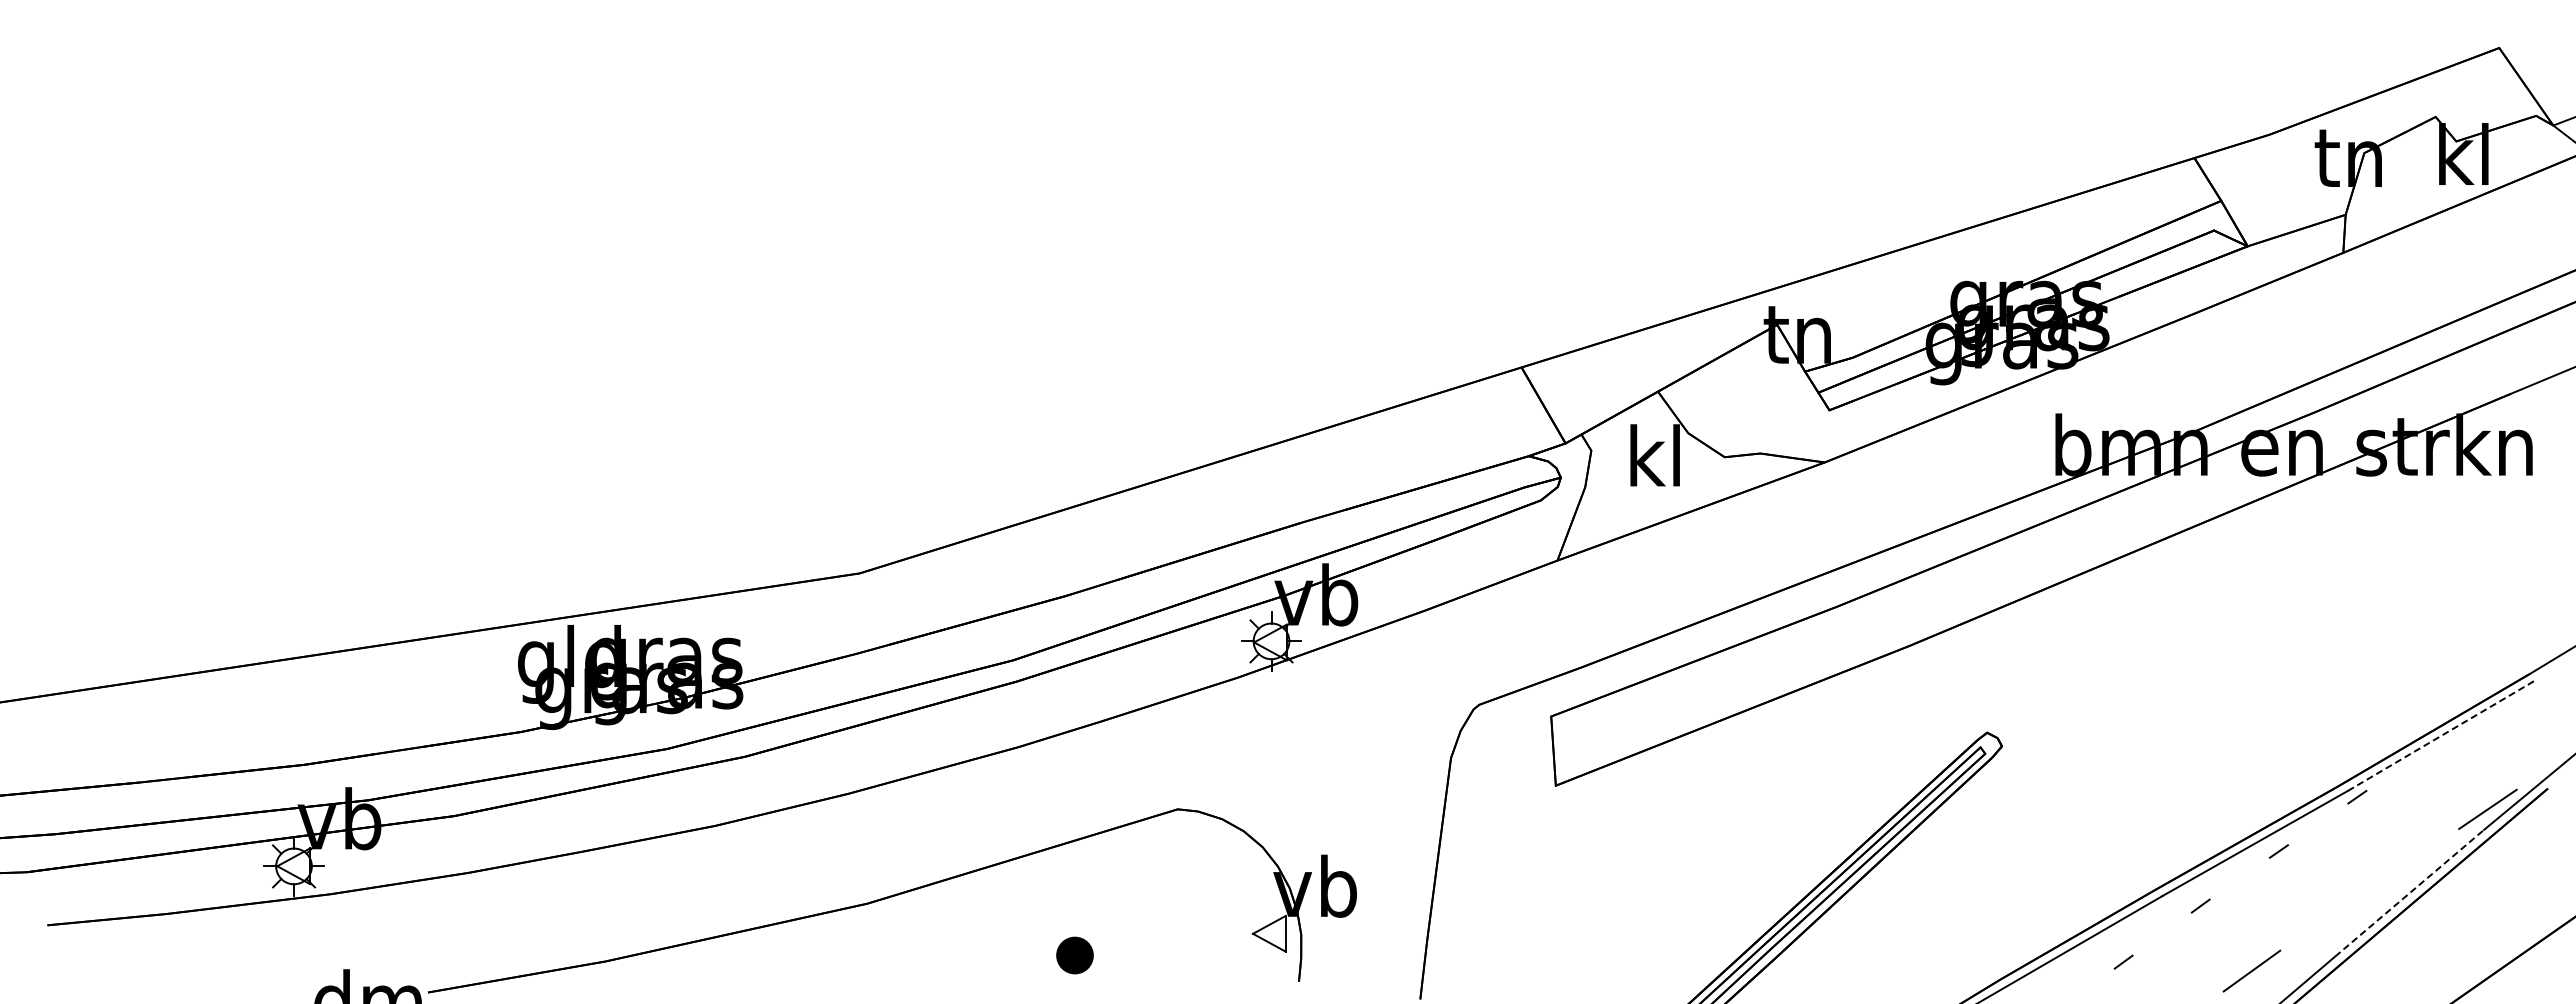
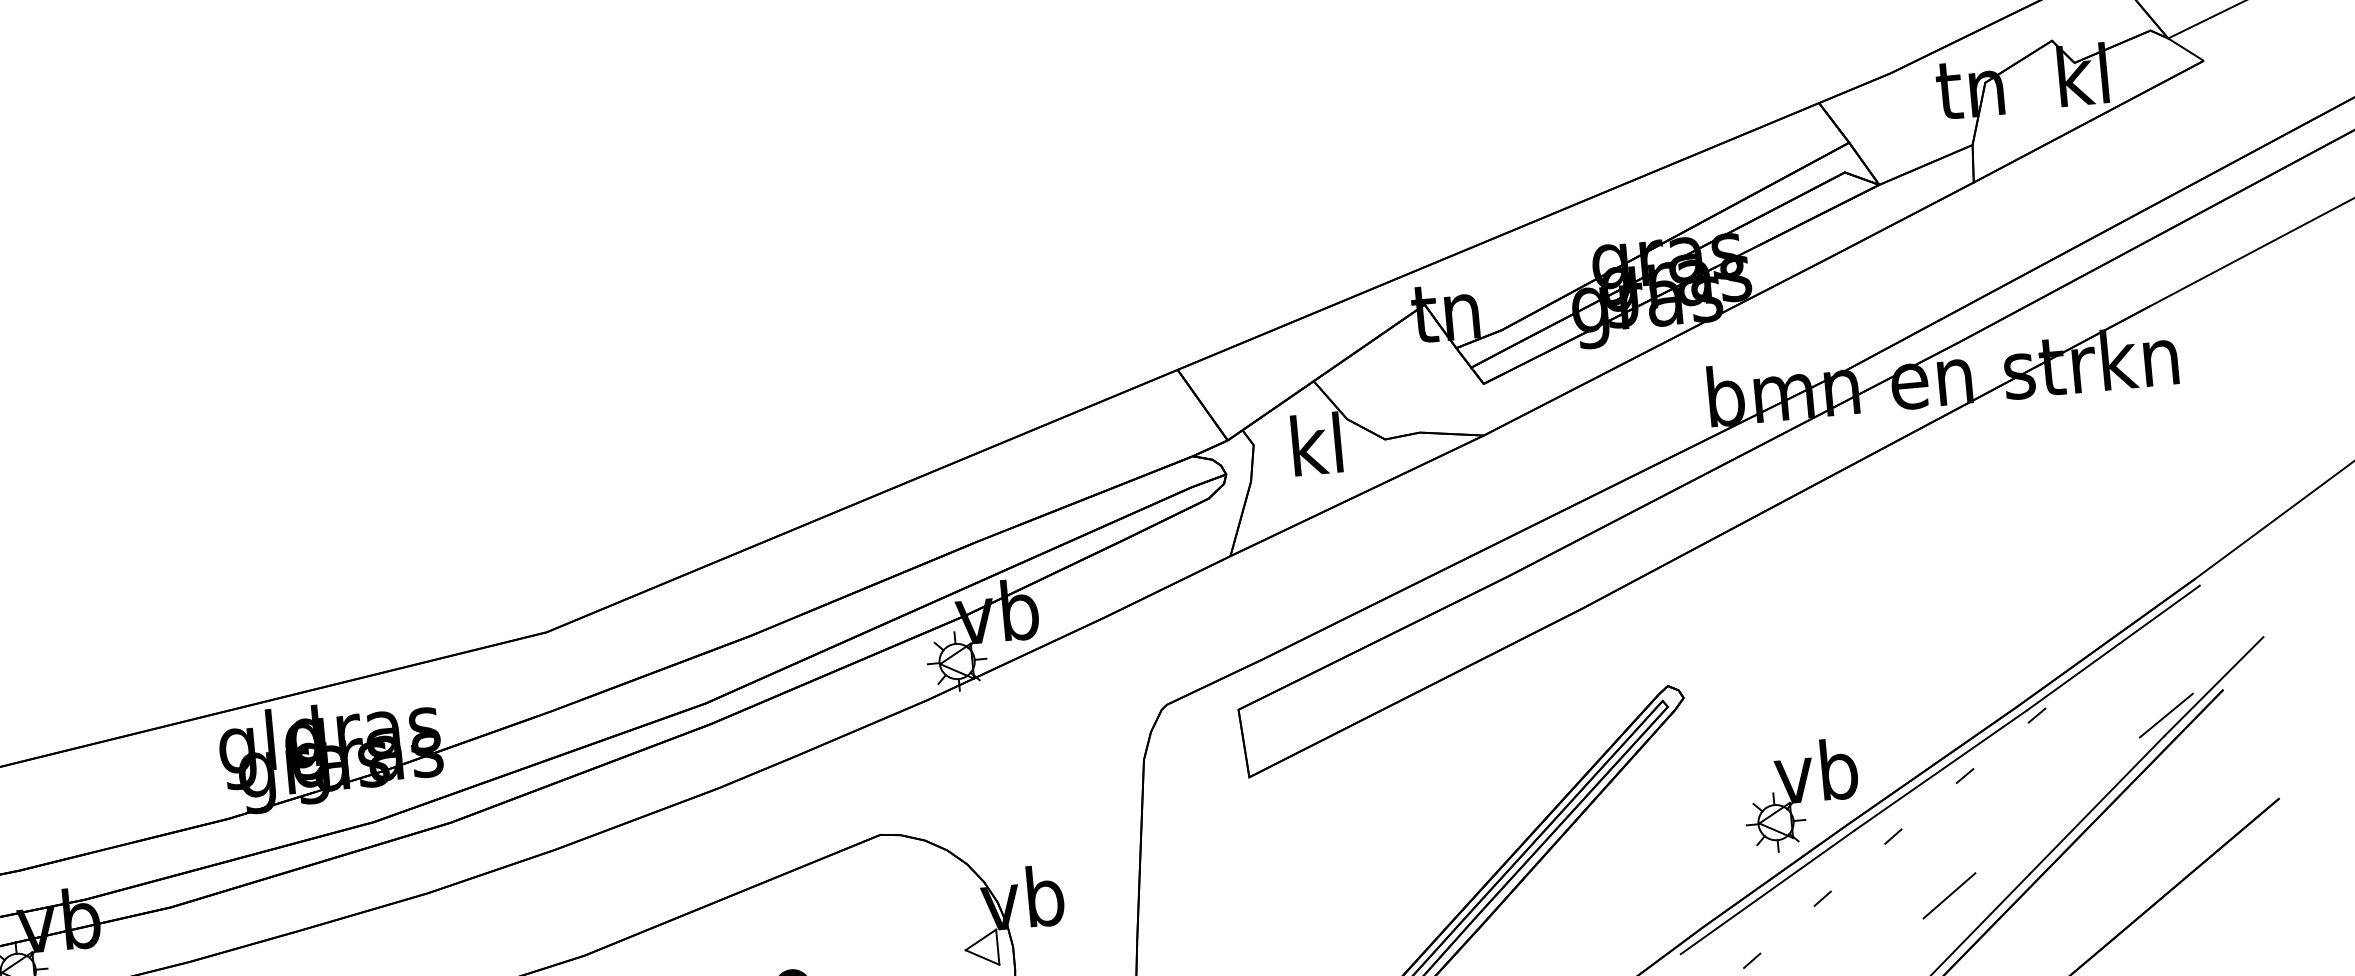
line: (2440, 736) -> (2113, 648), dashed -> solid
part: (2111, 856) -> (1801, 796), added
line: (2409, 893) -> (2097, 805), dashed -> solid

